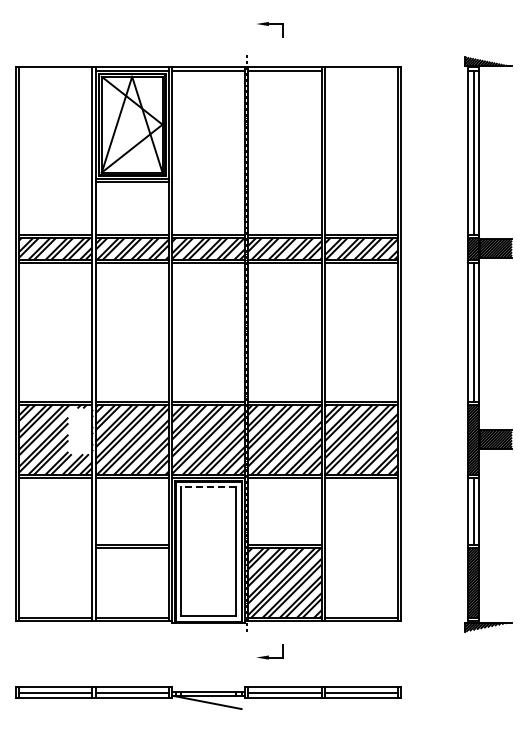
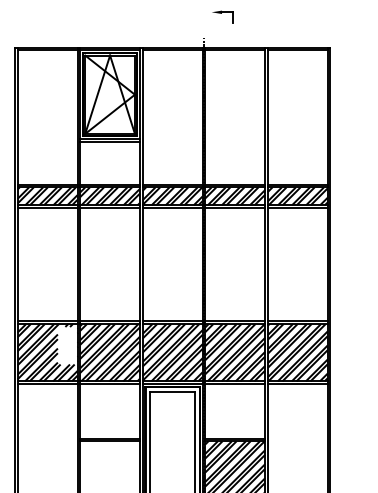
line: (55, 70) -> (47, 50), added
line: (360, 70) -> (297, 50), added
line: (208, 487) -> (172, 391), dashed -> solid

